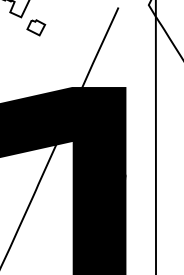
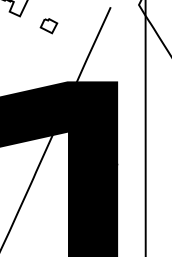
part: (35, 28) -> (48, 26), moved

